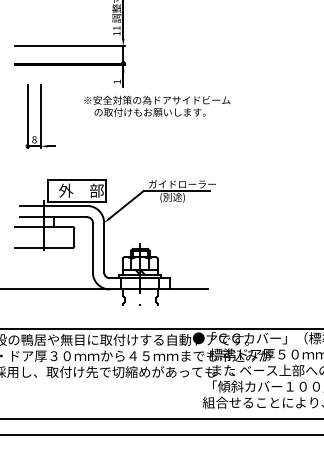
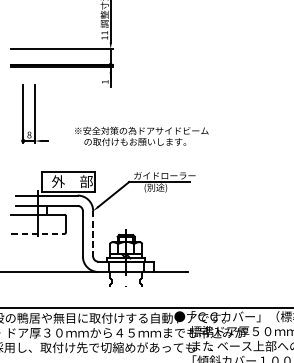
text: (157, 105) -> (142, 135), moved
line: (43, 247) -> (37, 233), solid -> dashed
line: (104, 247) -> (93, 233), solid -> dashed

